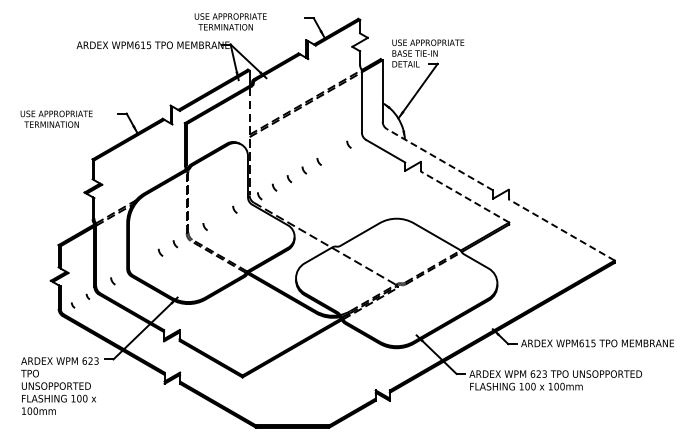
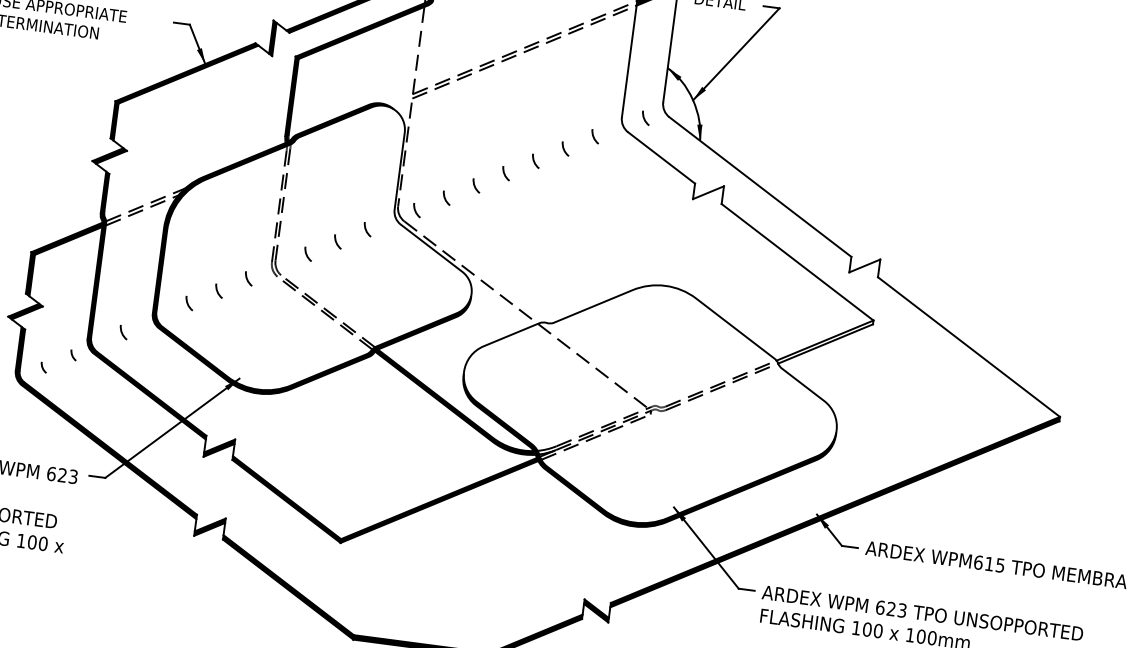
arc: (374, 131) -> (645, 118), added
arc: (333, 153) -> (564, 149), added
line: (439, 159) -> (759, 186), dashed -> solid
line: (464, 196) -> (796, 261), dashed -> solid
arc: (219, 218) -> (336, 242), added
line: (561, 229) -> (968, 346), dashed -> solid
arc: (145, 261) -> (188, 303), added

